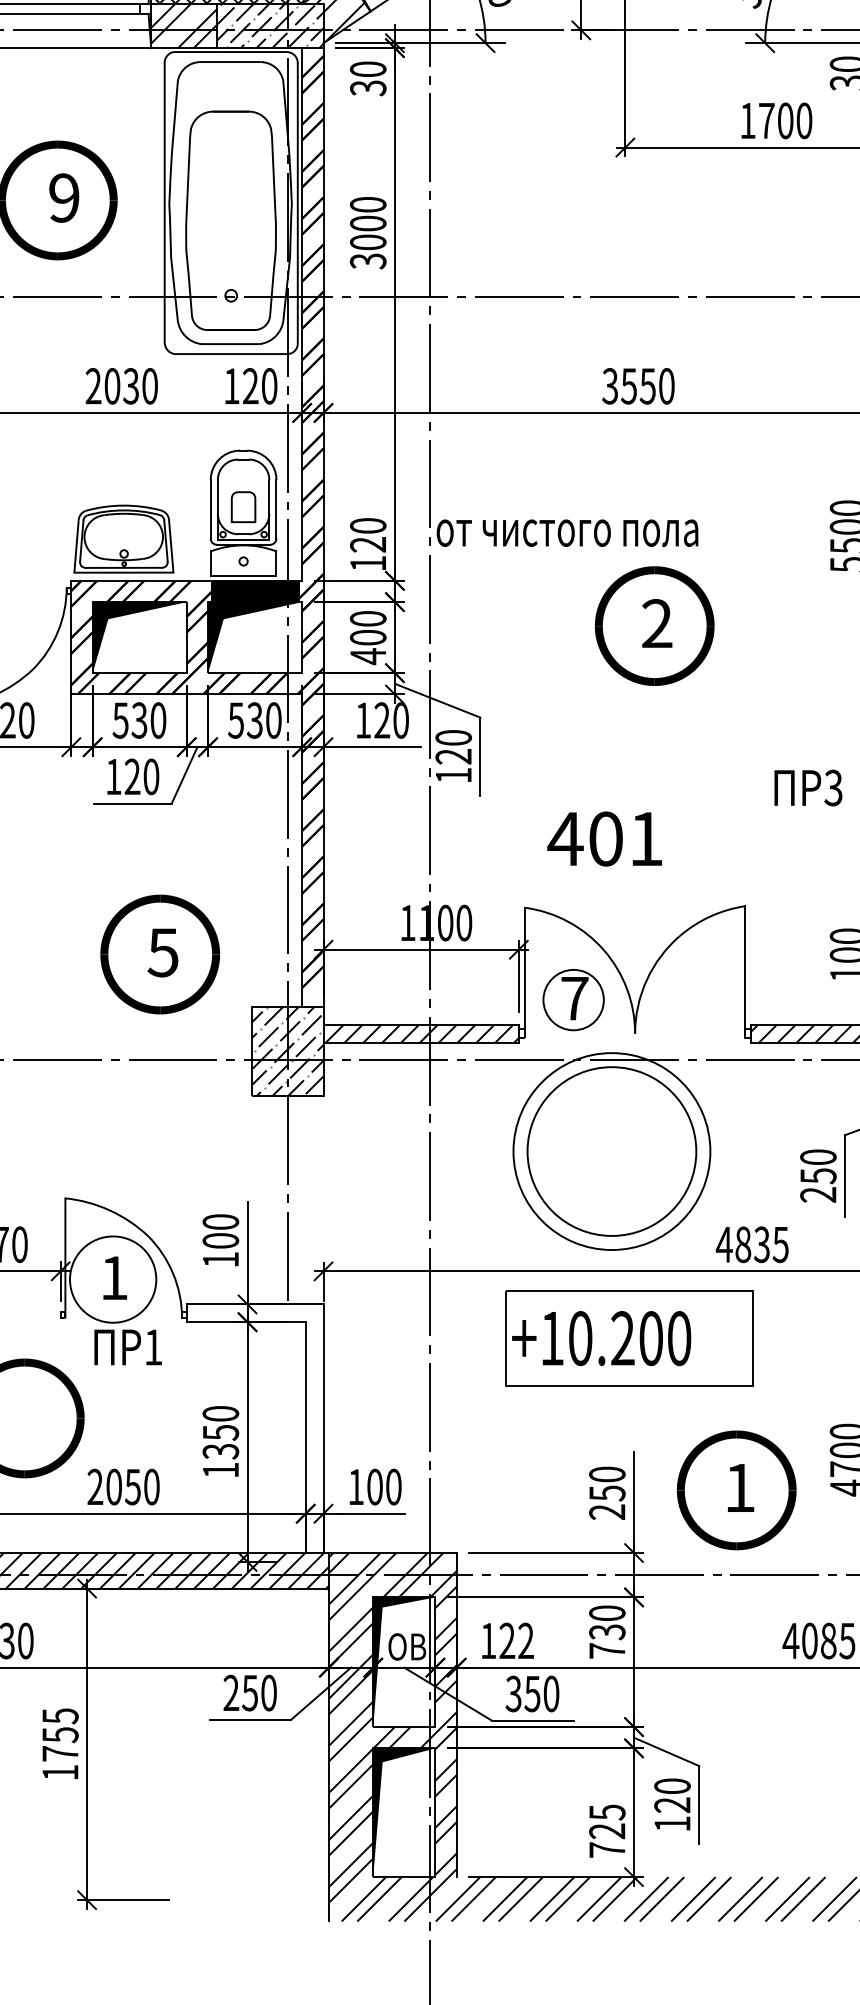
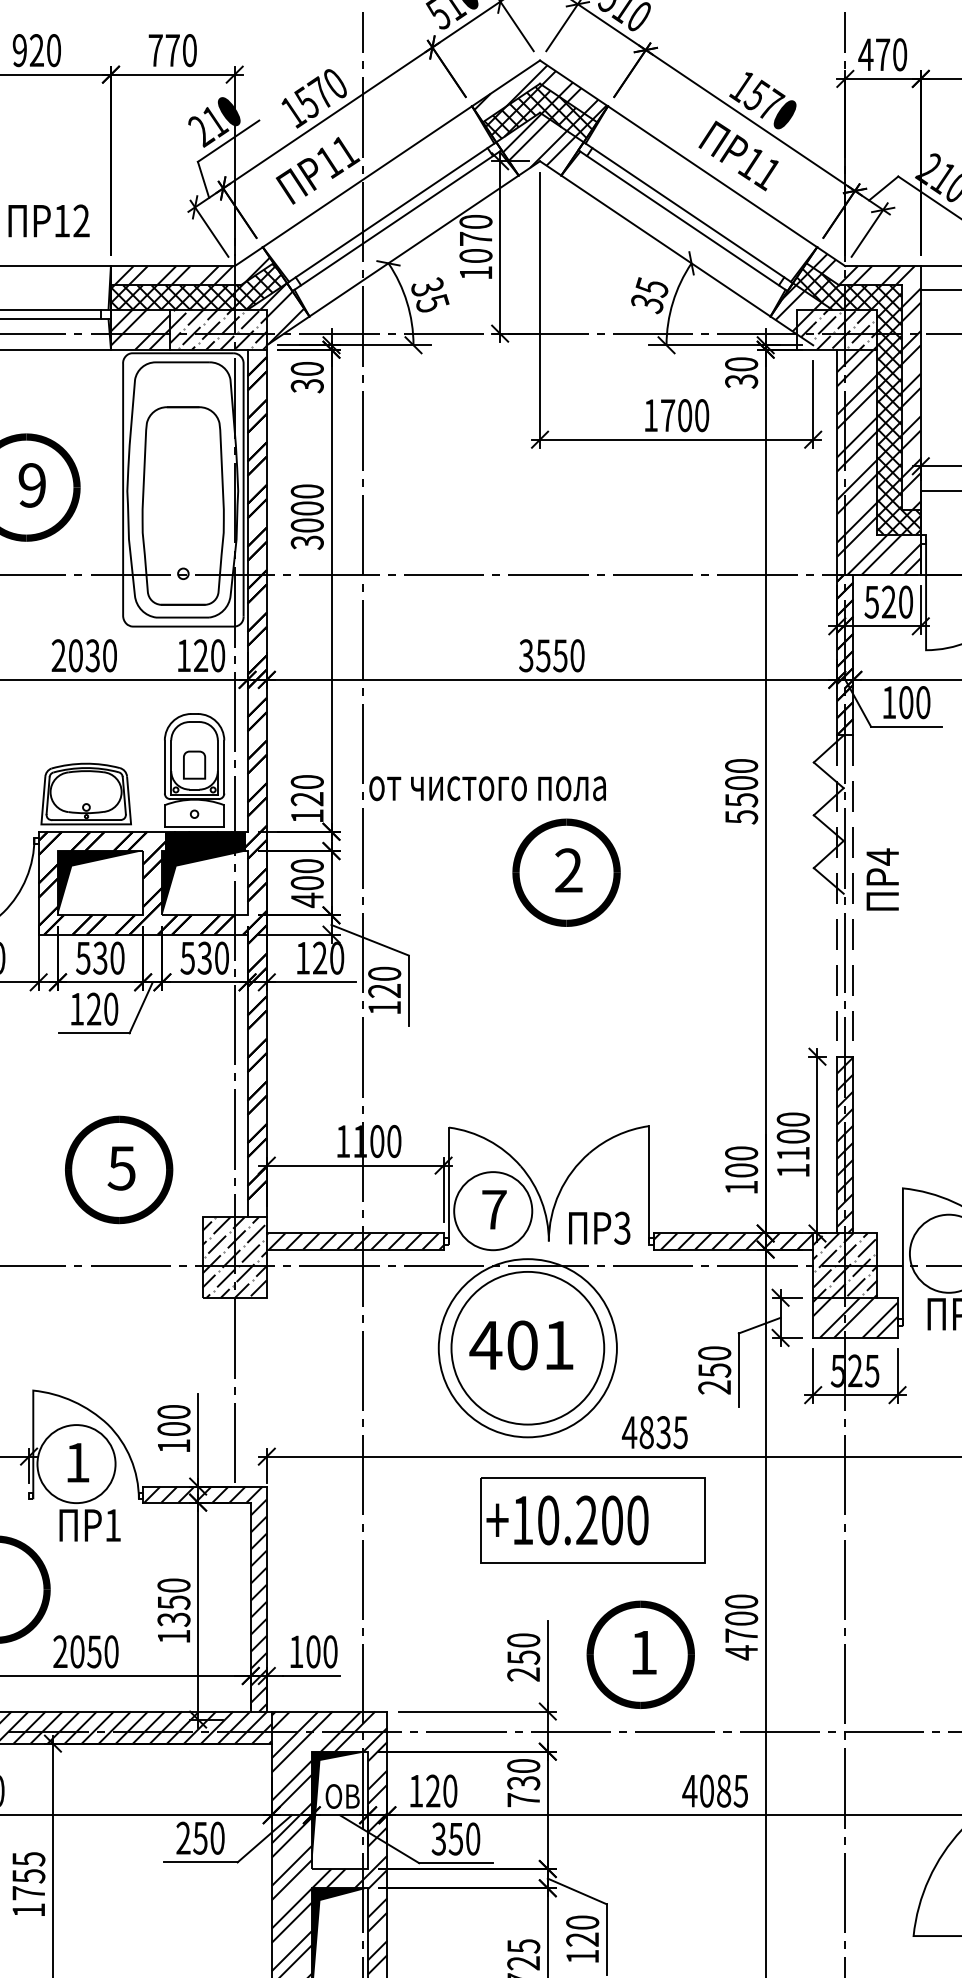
text: (808, 787) -> (599, 1227), moved
text: (604, 839) -> (521, 1345), moved
circle: (573, 1000) -> (493, 1211), size x1.43
part: (629, 1338) -> (592, 1520), moved
hatch: (254, 1428) -> (204, 1598), added
text: (526, 1640) -> (450, 1790), 122 -> 120

